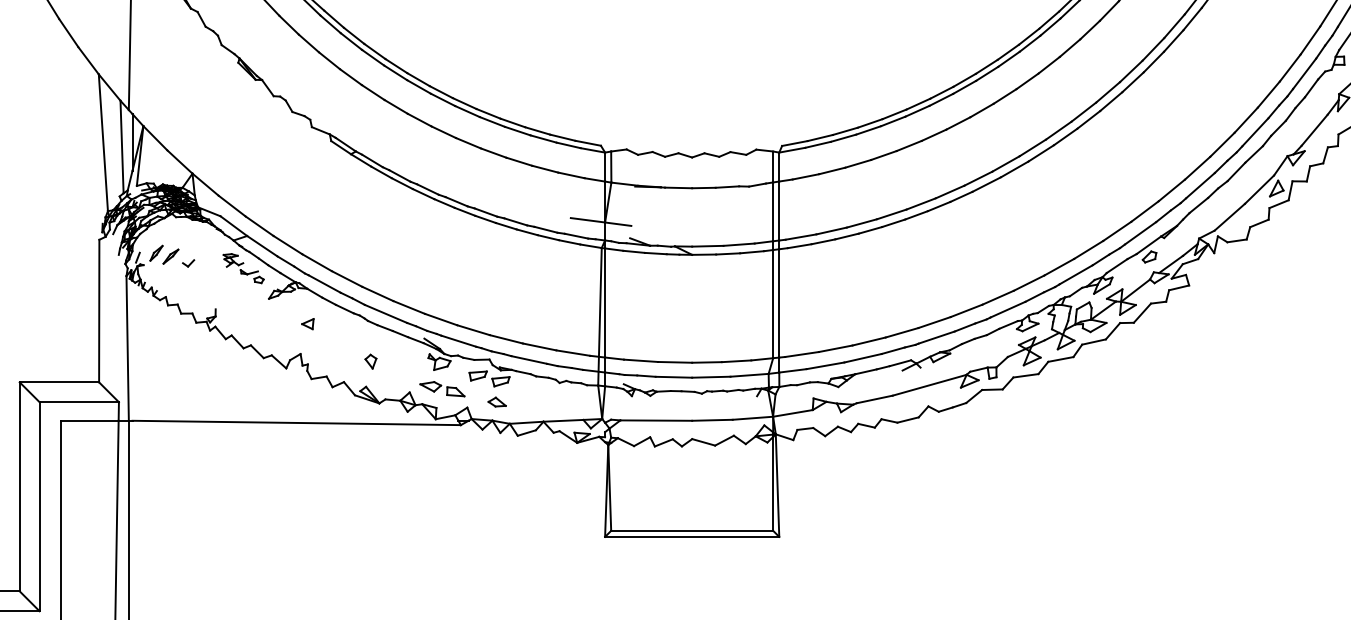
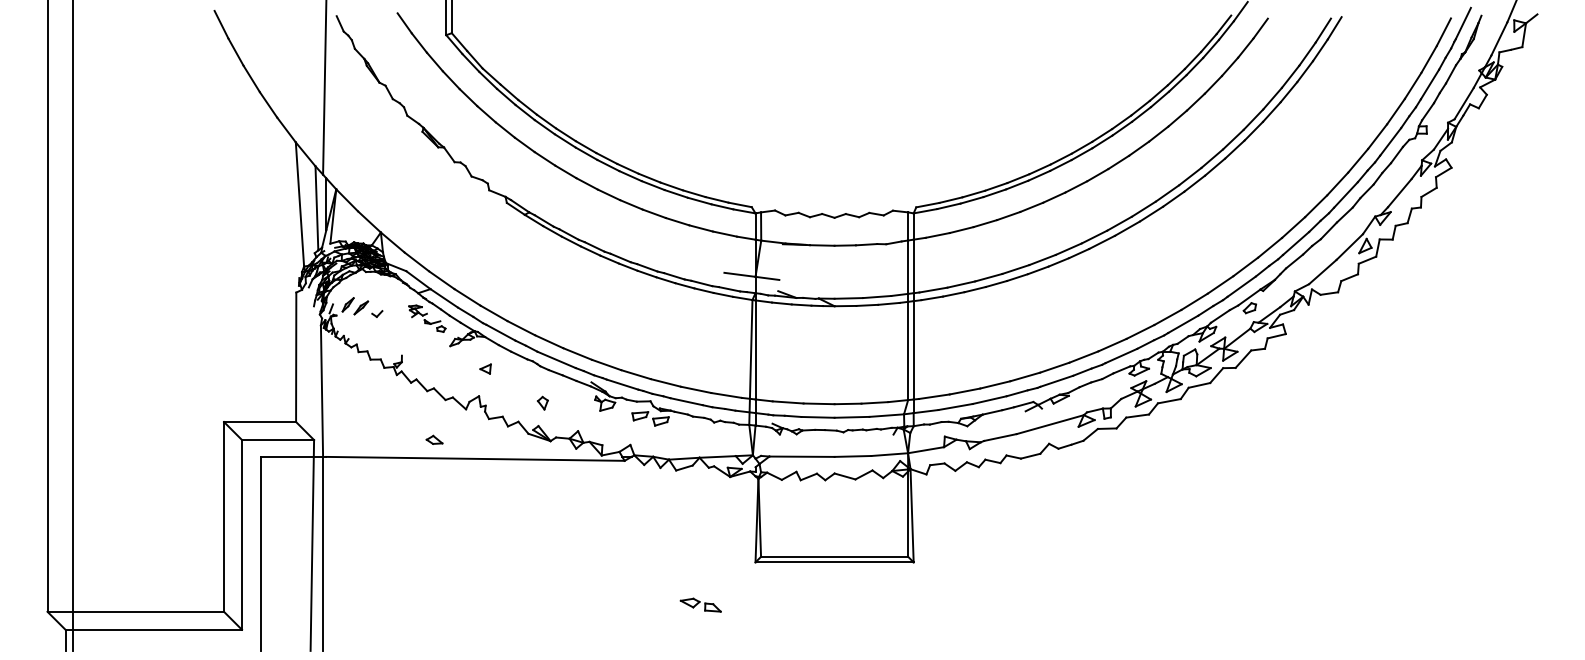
part: (442, 388) -> (700, 604), moved
part: (497, 401) -> (434, 439), moved

